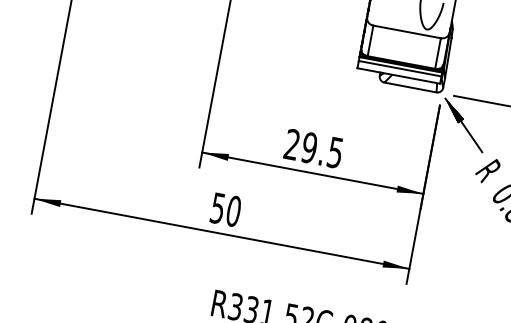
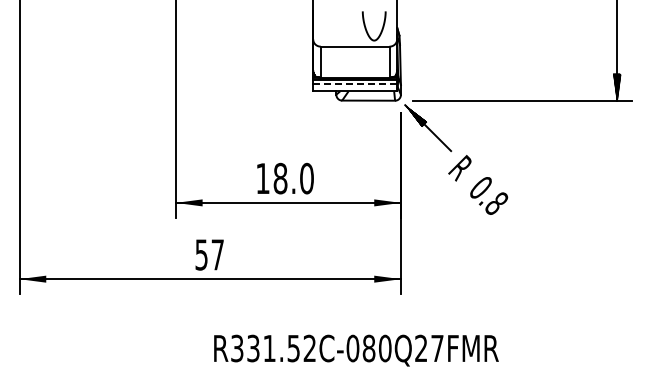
line: (399, 69) -> (354, 84), solid -> dashed
text: (313, 148) -> (284, 178), 29.5 -> 18.0
text: (233, 210) -> (217, 254), 50 -> 57

